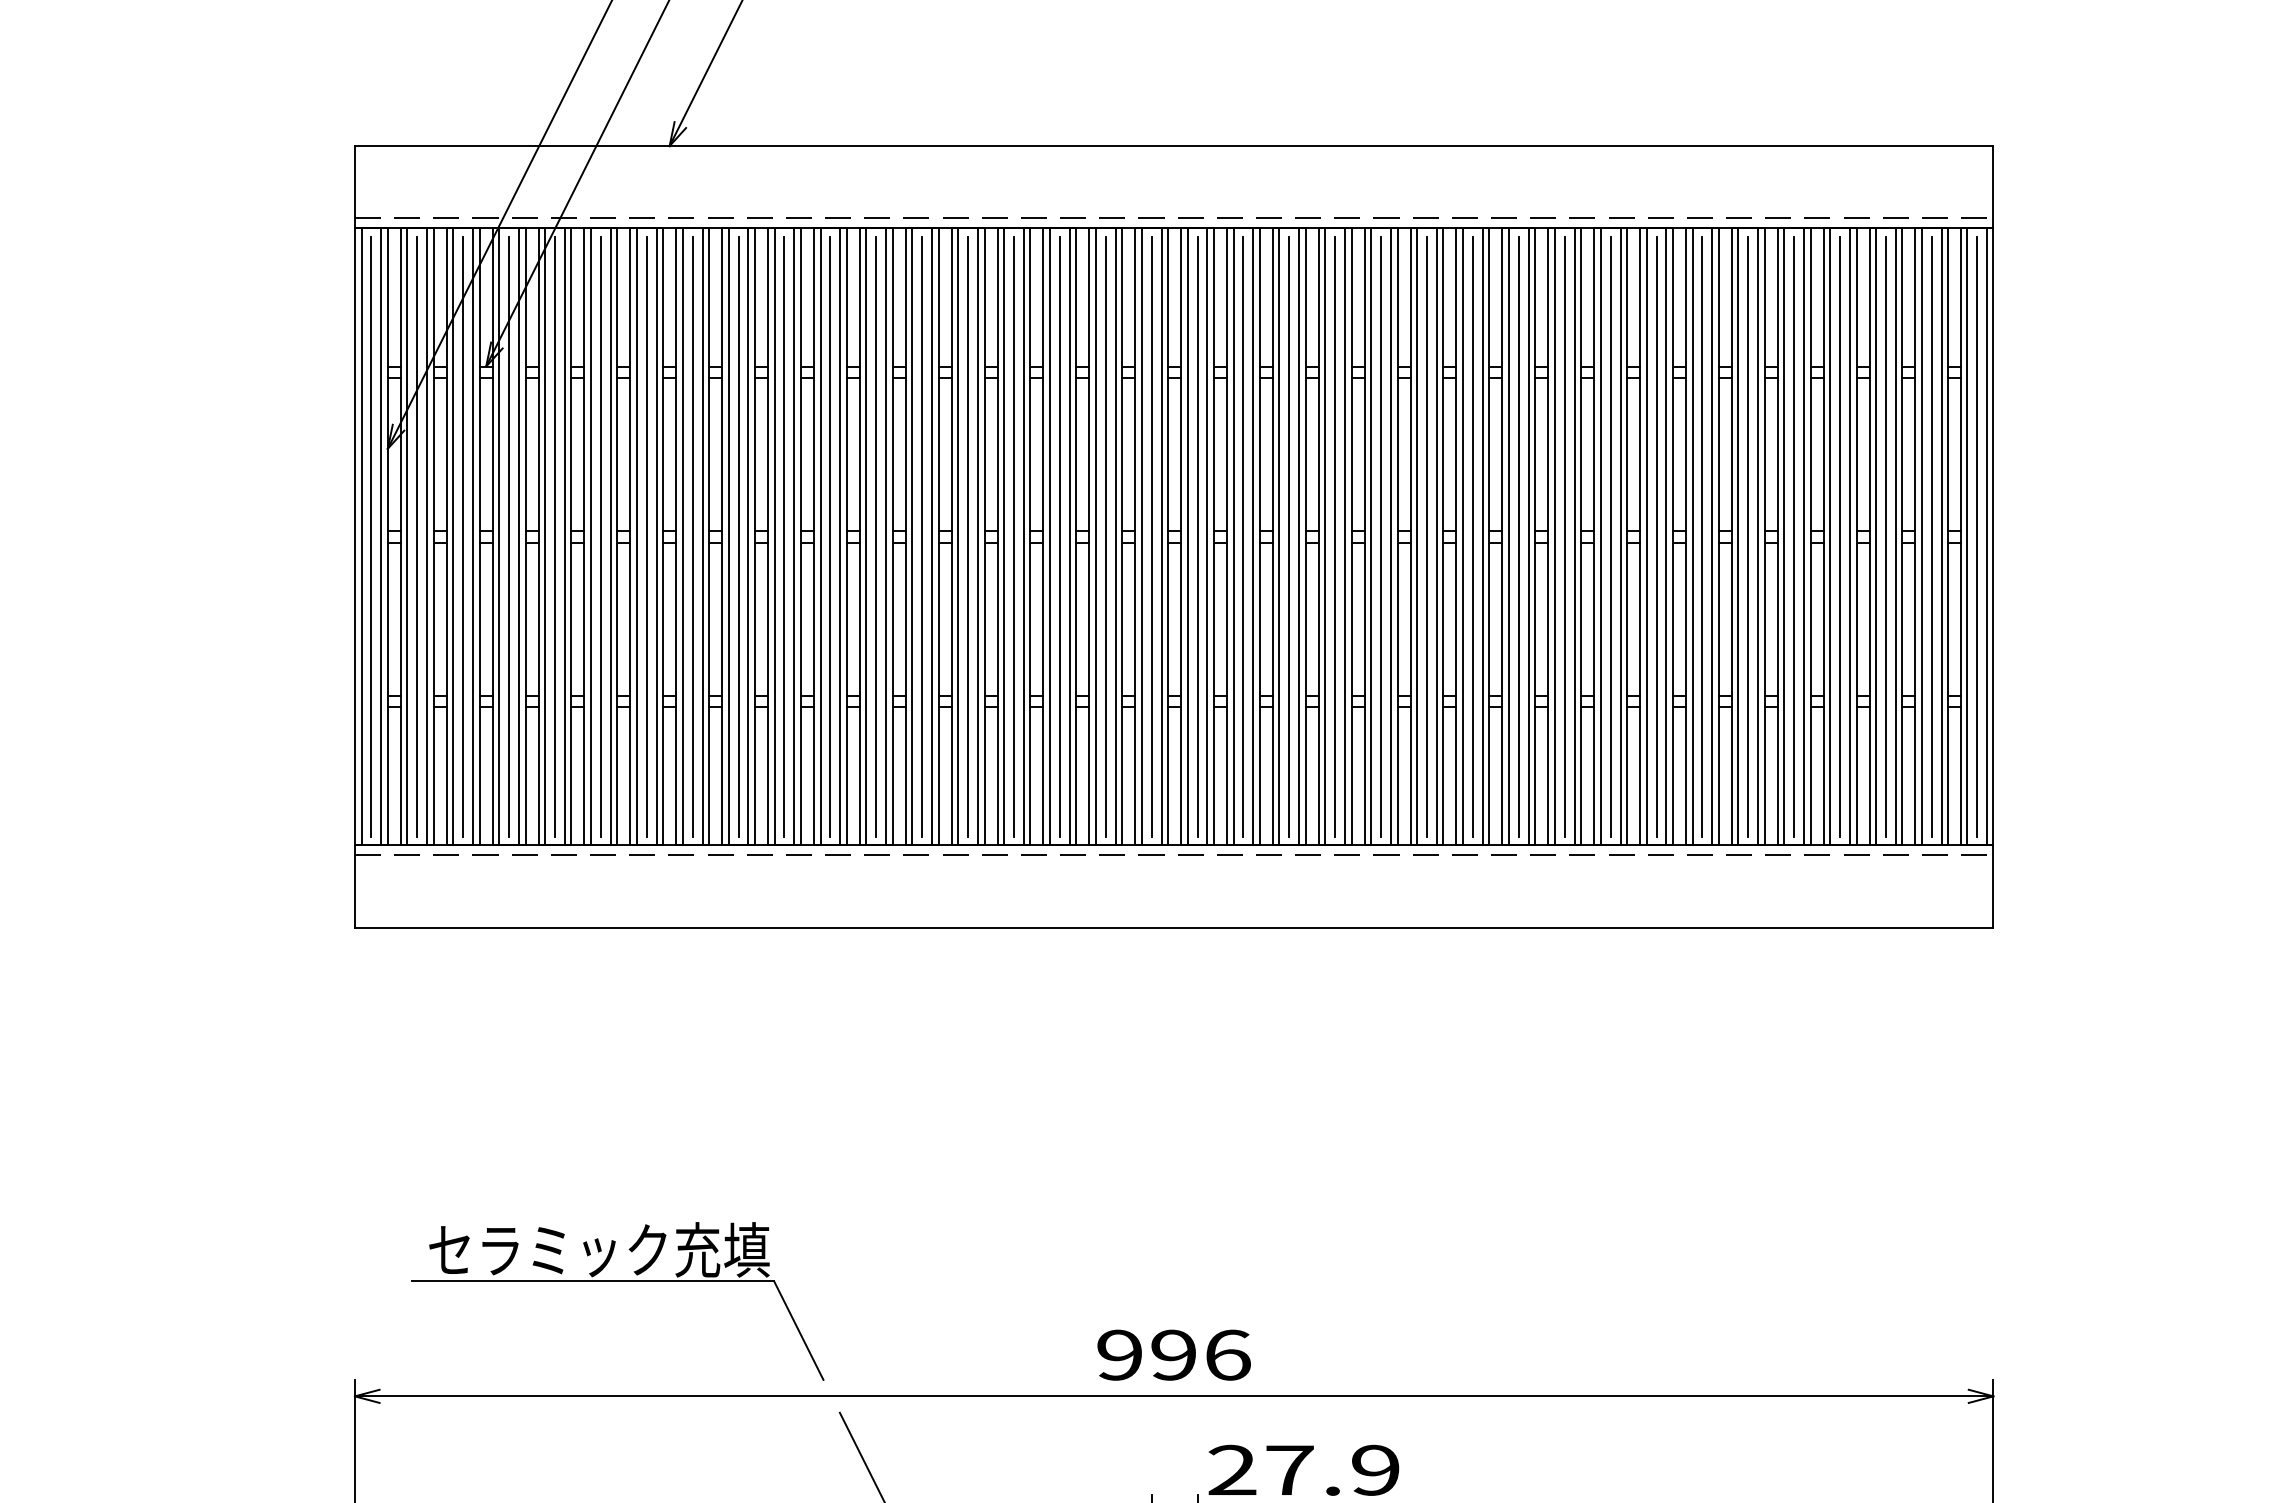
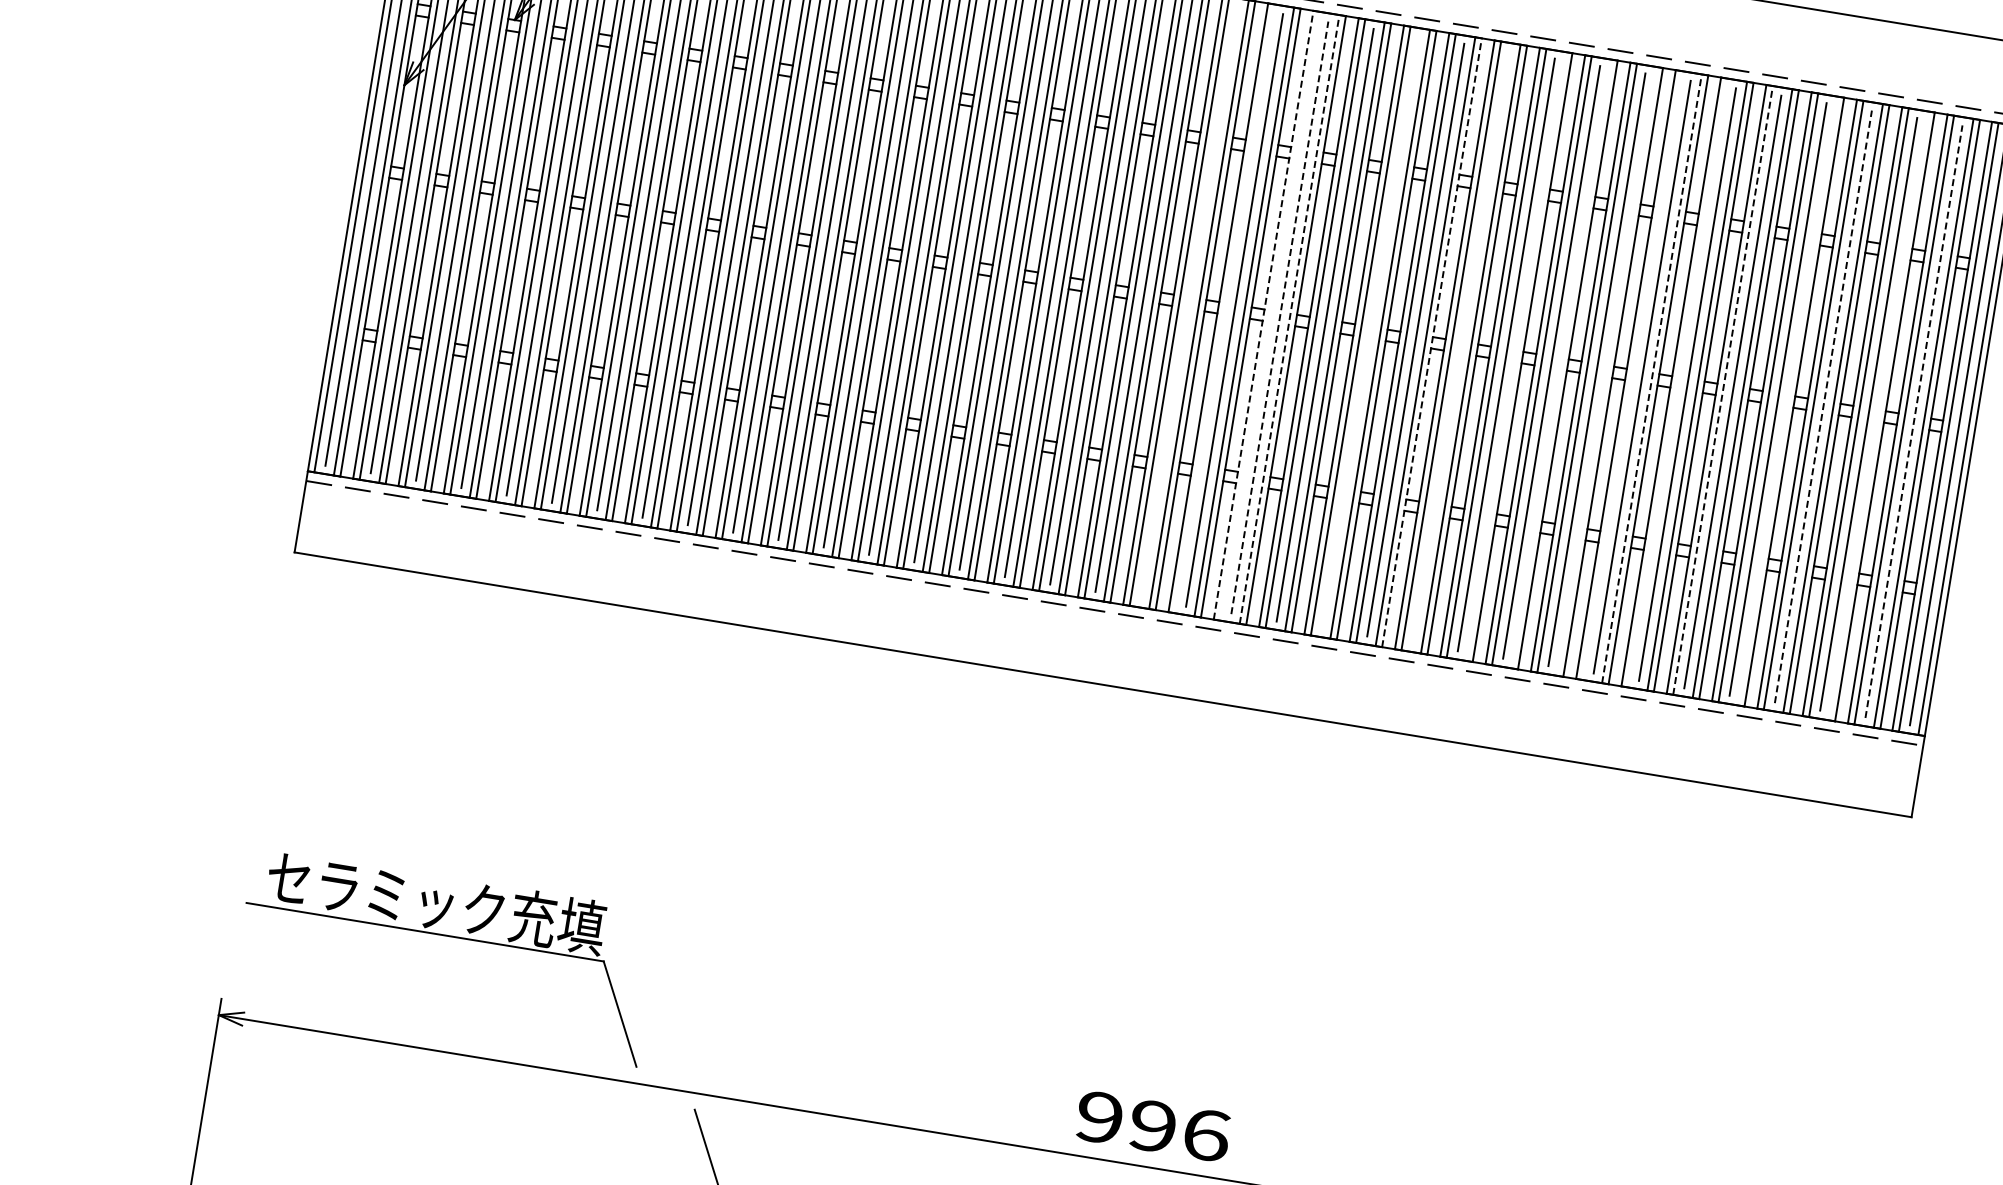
line: (1197, 536) -> (1189, 302), removed
line: (1233, 536) -> (1224, 308), removed
line: (1272, 536) -> (1263, 314), solid -> dashed
line: (1279, 536) -> (1270, 315), removed
line: (1289, 536) -> (1280, 317), solid -> dashed
line: (1299, 536) -> (1289, 319), solid -> dashed
line: (1381, 536) -> (1370, 332), removed
line: (1443, 536) -> (1432, 342), solid -> dashed
line: (1472, 536) -> (1460, 347), removed
line: (1528, 536) -> (1515, 356), removed
line: (1574, 536) -> (1561, 363), removed
line: (1620, 536) -> (1606, 371), removed
line: (1646, 536) -> (1632, 375), removed
line: (1666, 536) -> (1652, 378), solid -> dashed
line: (1692, 536) -> (1677, 382), removed
line: (1738, 536) -> (1723, 390), solid -> dashed
line: (1804, 536) -> (1788, 400), removed
line: (1840, 536) -> (1823, 406), solid -> dashed
line: (1895, 536) -> (1878, 415), removed
line: (1931, 536) -> (1913, 421), solid -> dashed
part: (617, 1281) -> (449, 936), moved
text: (1173, 1354) -> (1152, 1125), moved

